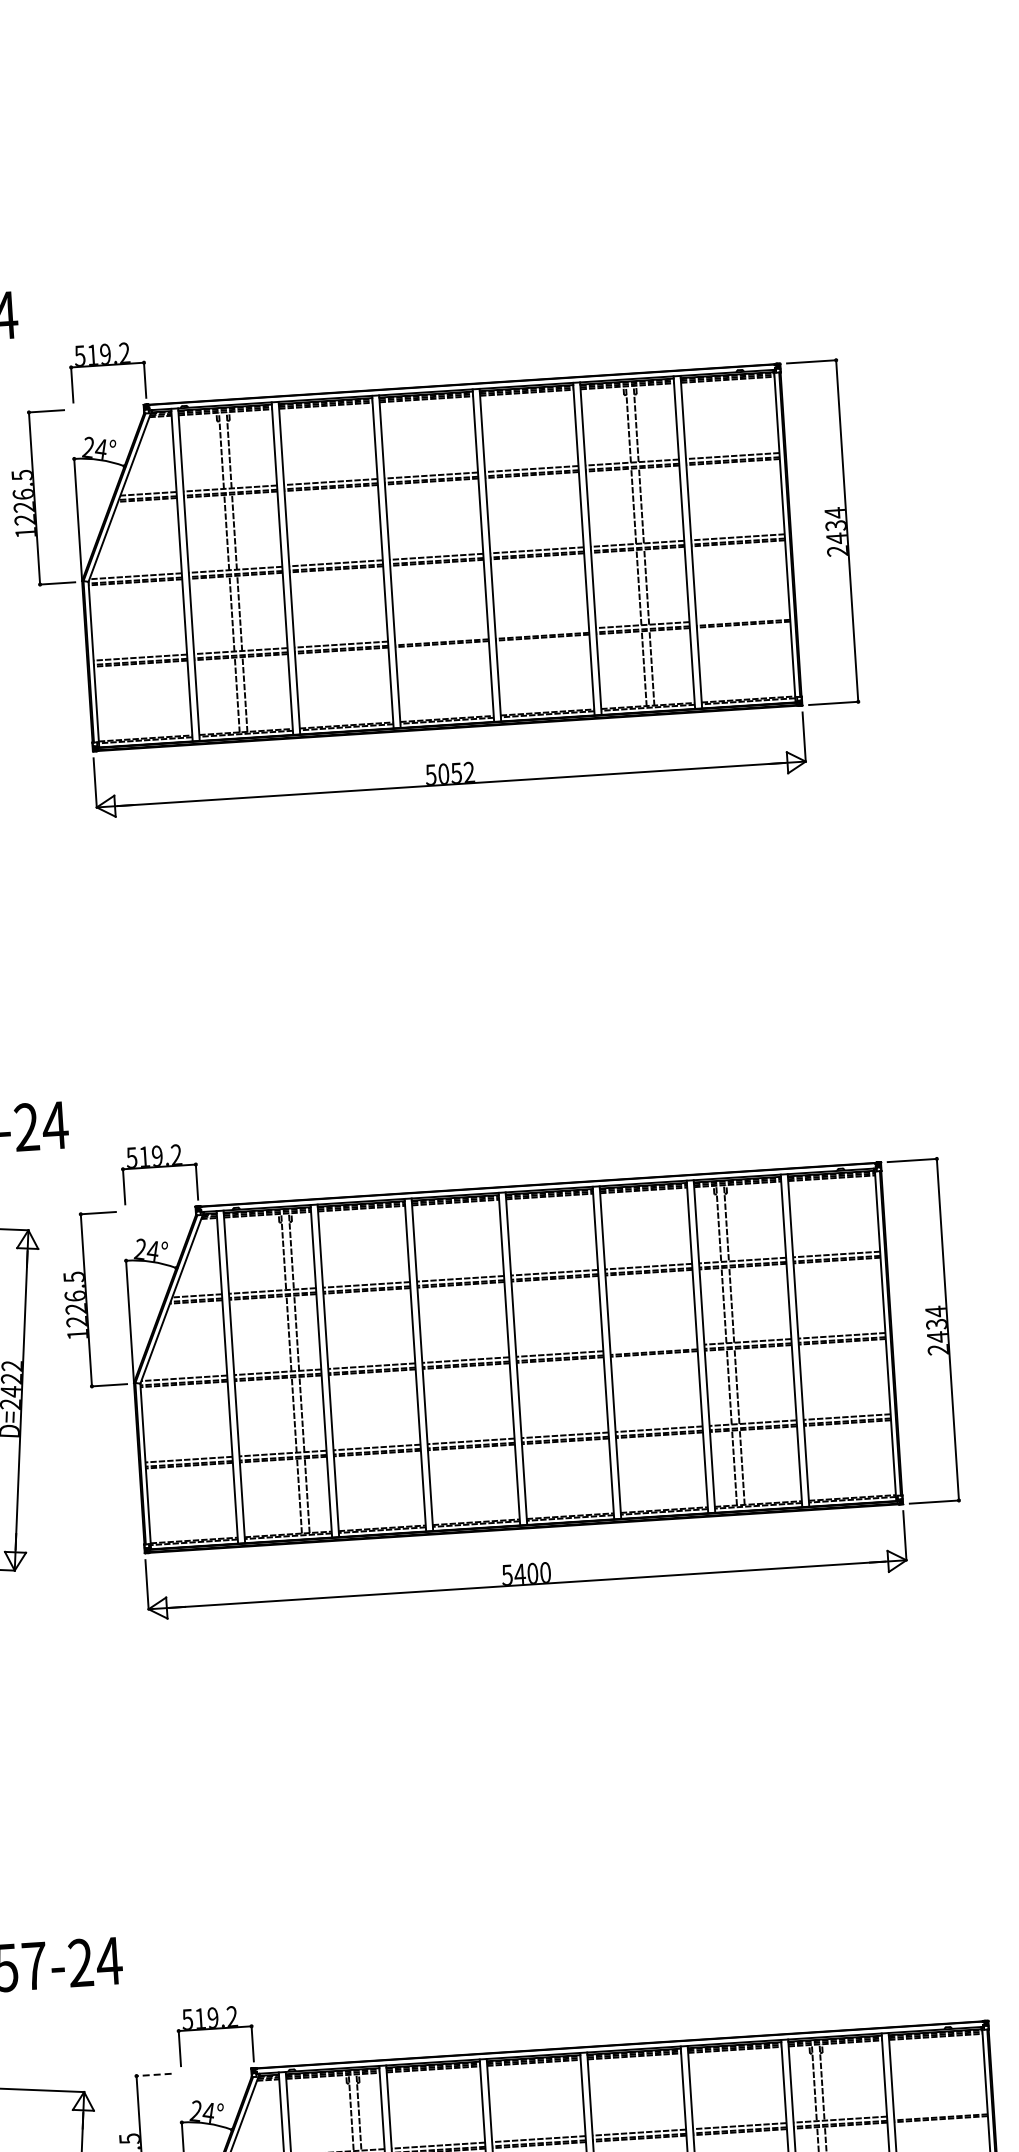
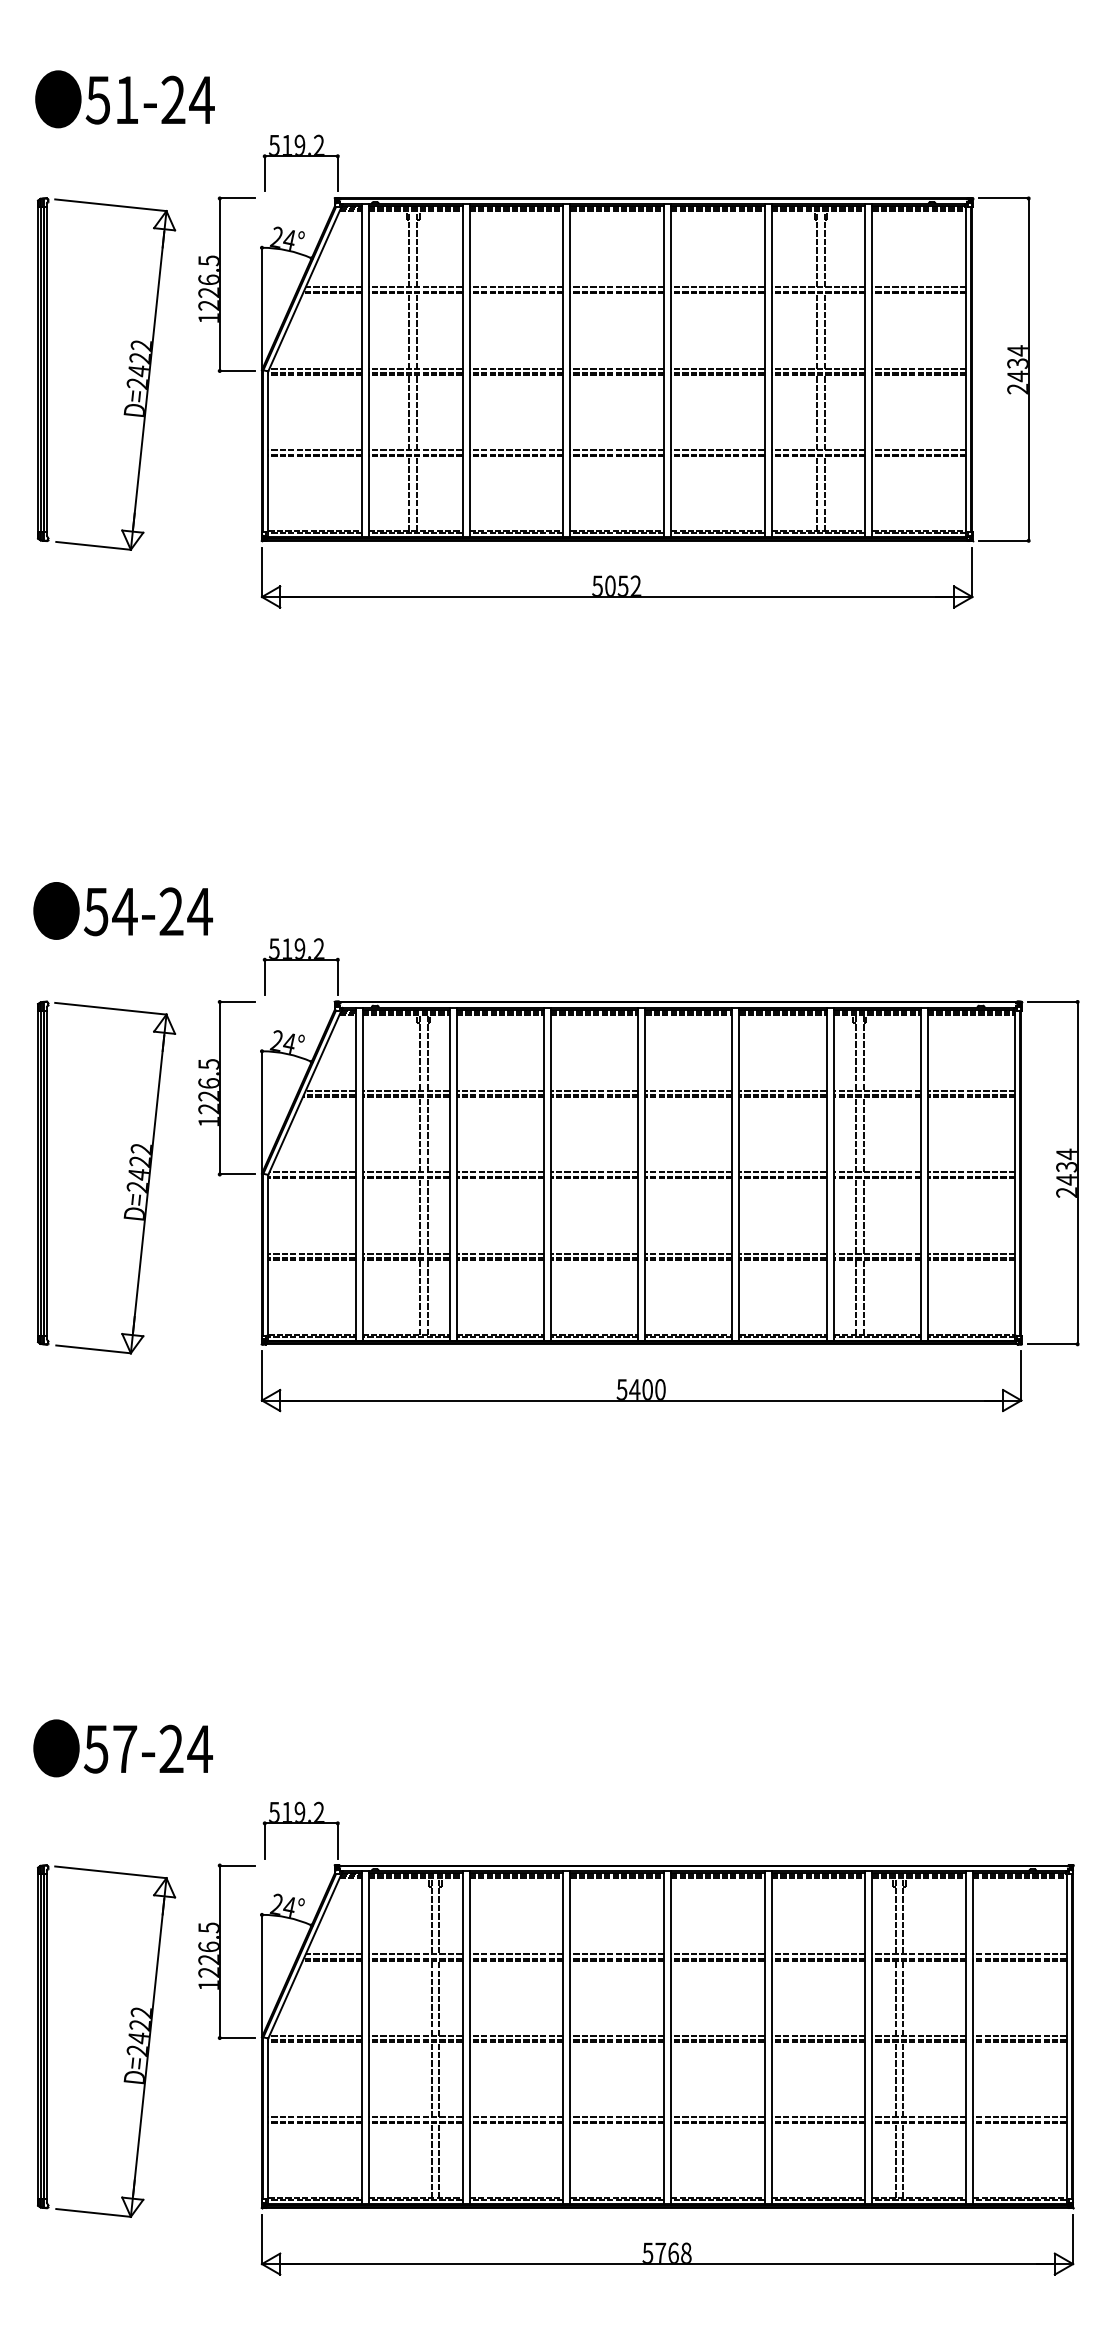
line: (743, 618) -> (919, 450), added
line: (541, 631) -> (717, 450), added
line: (442, 638) -> (617, 450), added
line: (653, 1348) -> (782, 1172), added
line: (154, 2074) -> (237, 1865), dashed -> solid
line: (940, 2113) -> (1019, 1954), added

